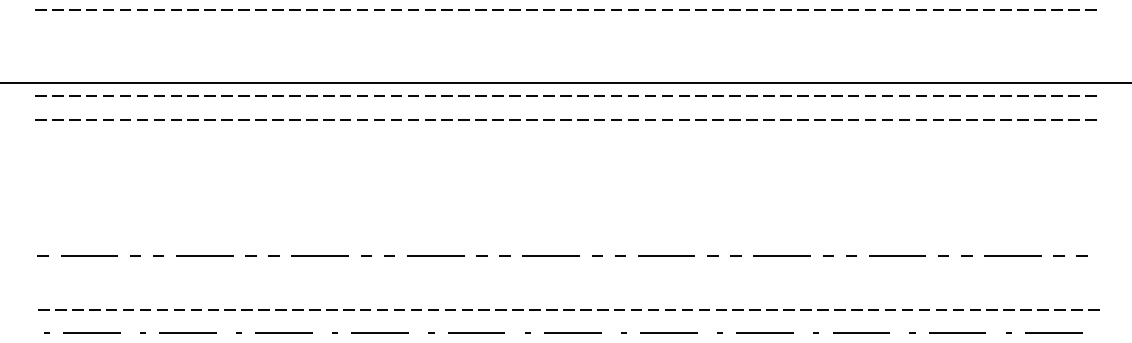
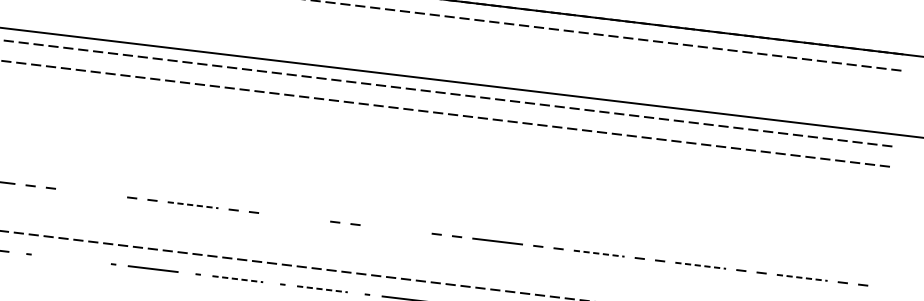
line: (204, 255) -> (91, 192), removed
line: (320, 255) -> (193, 205), solid -> dashed
line: (435, 255) -> (294, 217), removed
line: (550, 255) -> (395, 229), removed
line: (782, 255) -> (599, 253), solid -> dashed
line: (897, 255) -> (700, 265), solid -> dashed
line: (1012, 255) -> (801, 277), solid -> dashed
line: (187, 332) -> (68, 258), removed
line: (380, 332) -> (238, 279), solid -> dashed
line: (476, 332) -> (322, 289), solid -> dashed

